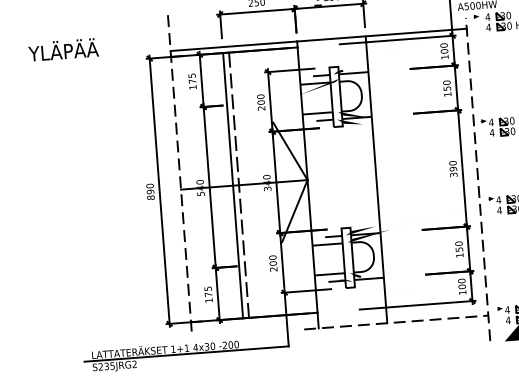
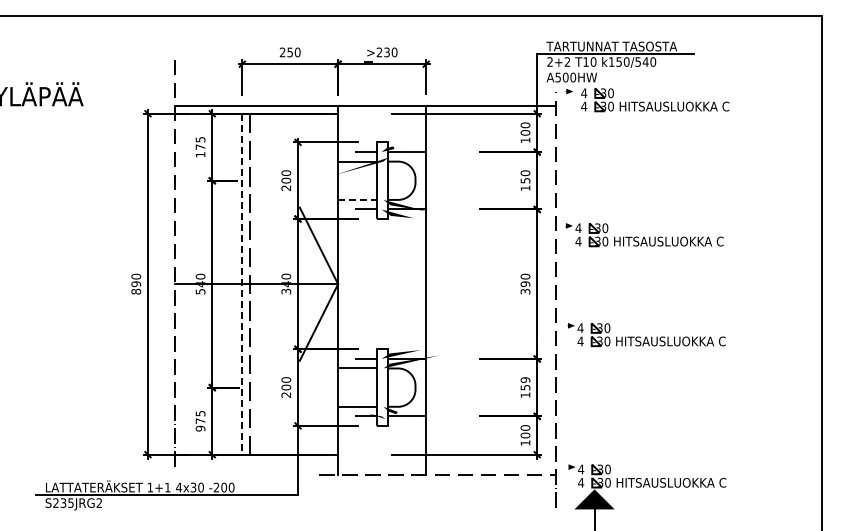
line: (317, 113) -> (357, 199), solid -> dashed
line: (233, 185) -> (242, 284), solid -> dashed
text: (458, 243) -> (525, 379), 150 -> 159
text: (208, 300) -> (200, 428), 175 -> 975

